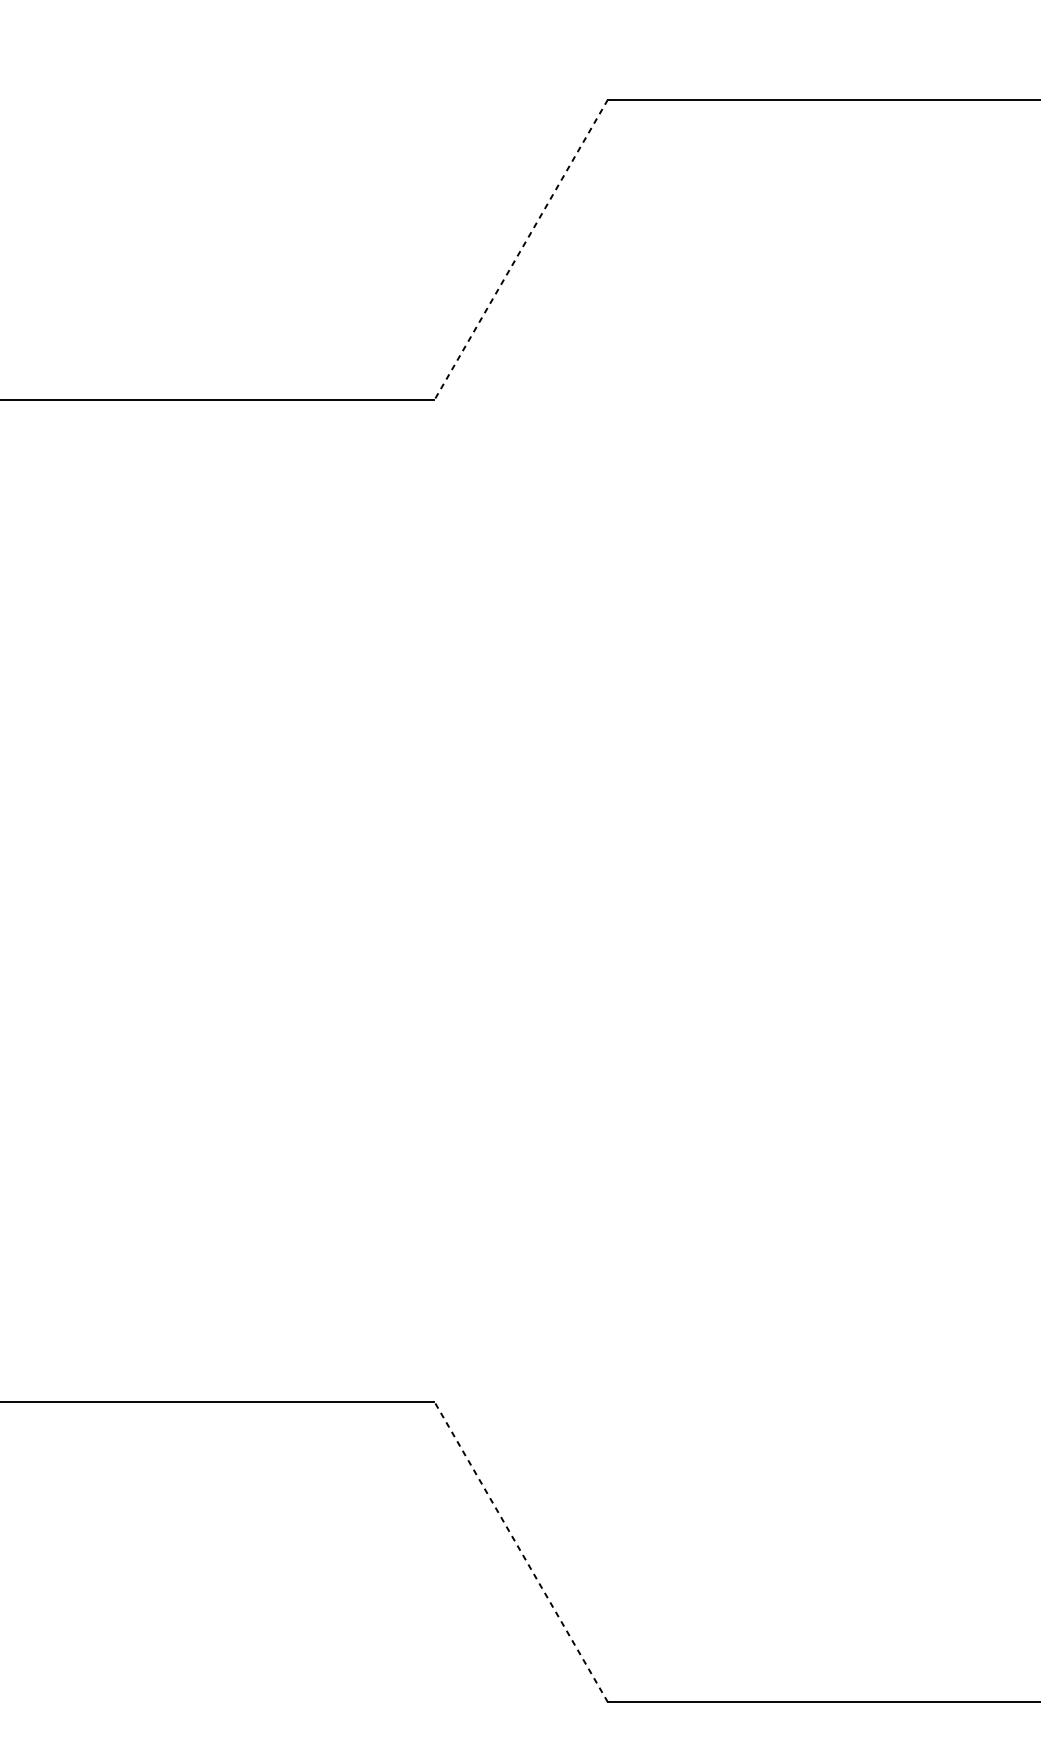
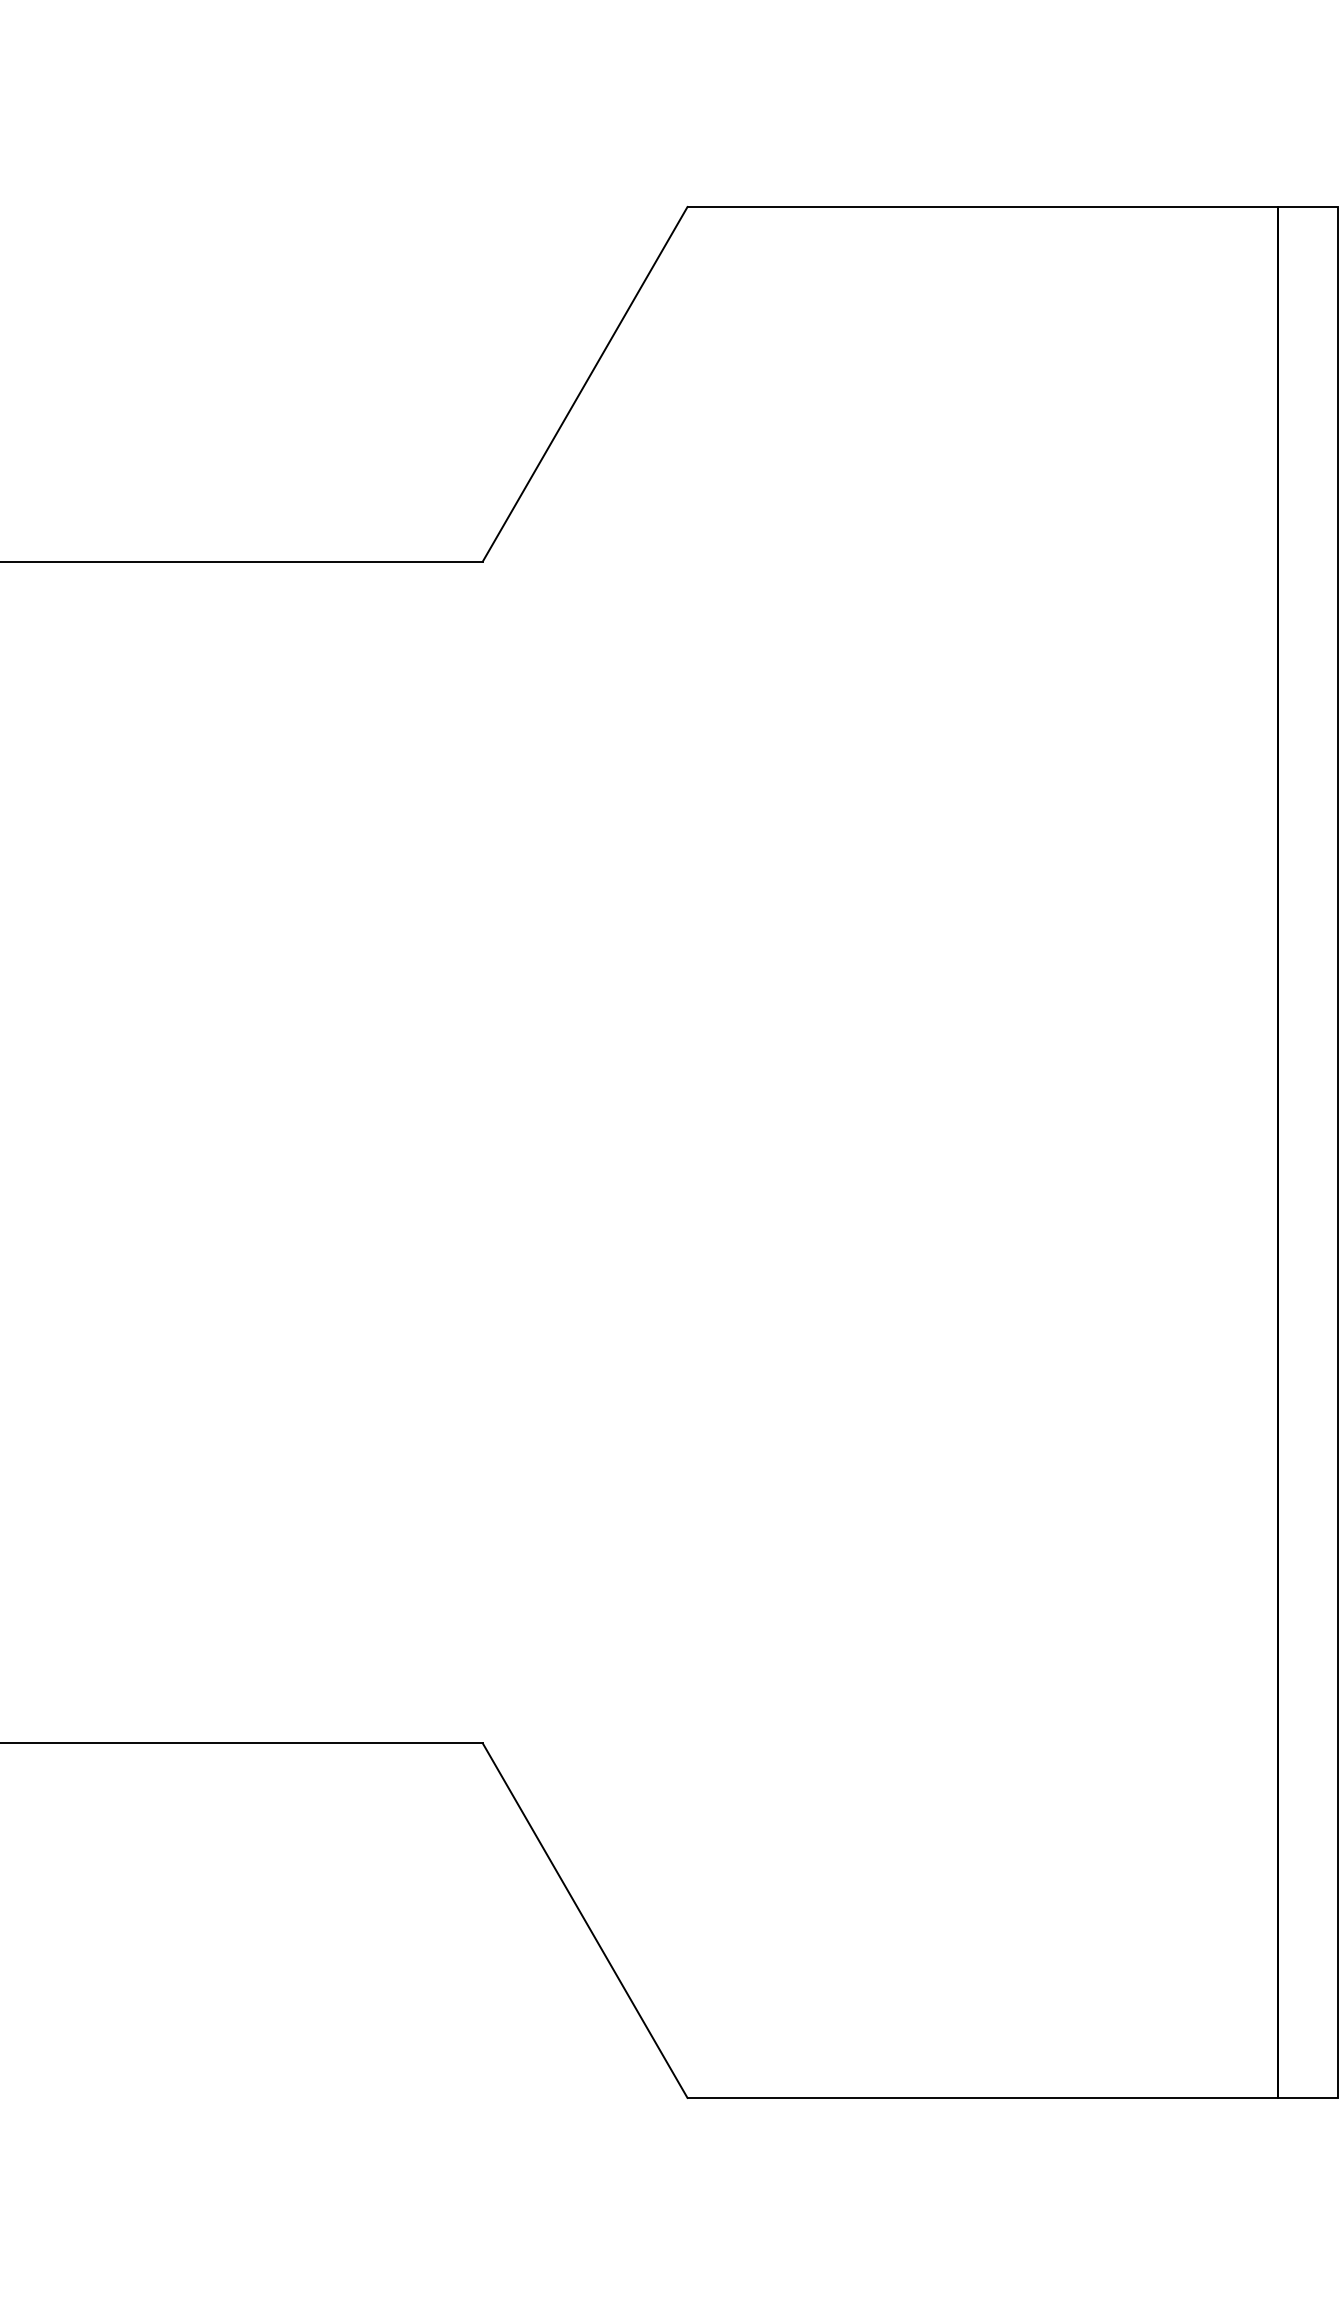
line: (521, 250) -> (585, 384), dashed -> solid
line: (521, 1551) -> (585, 1920), dashed -> solid

